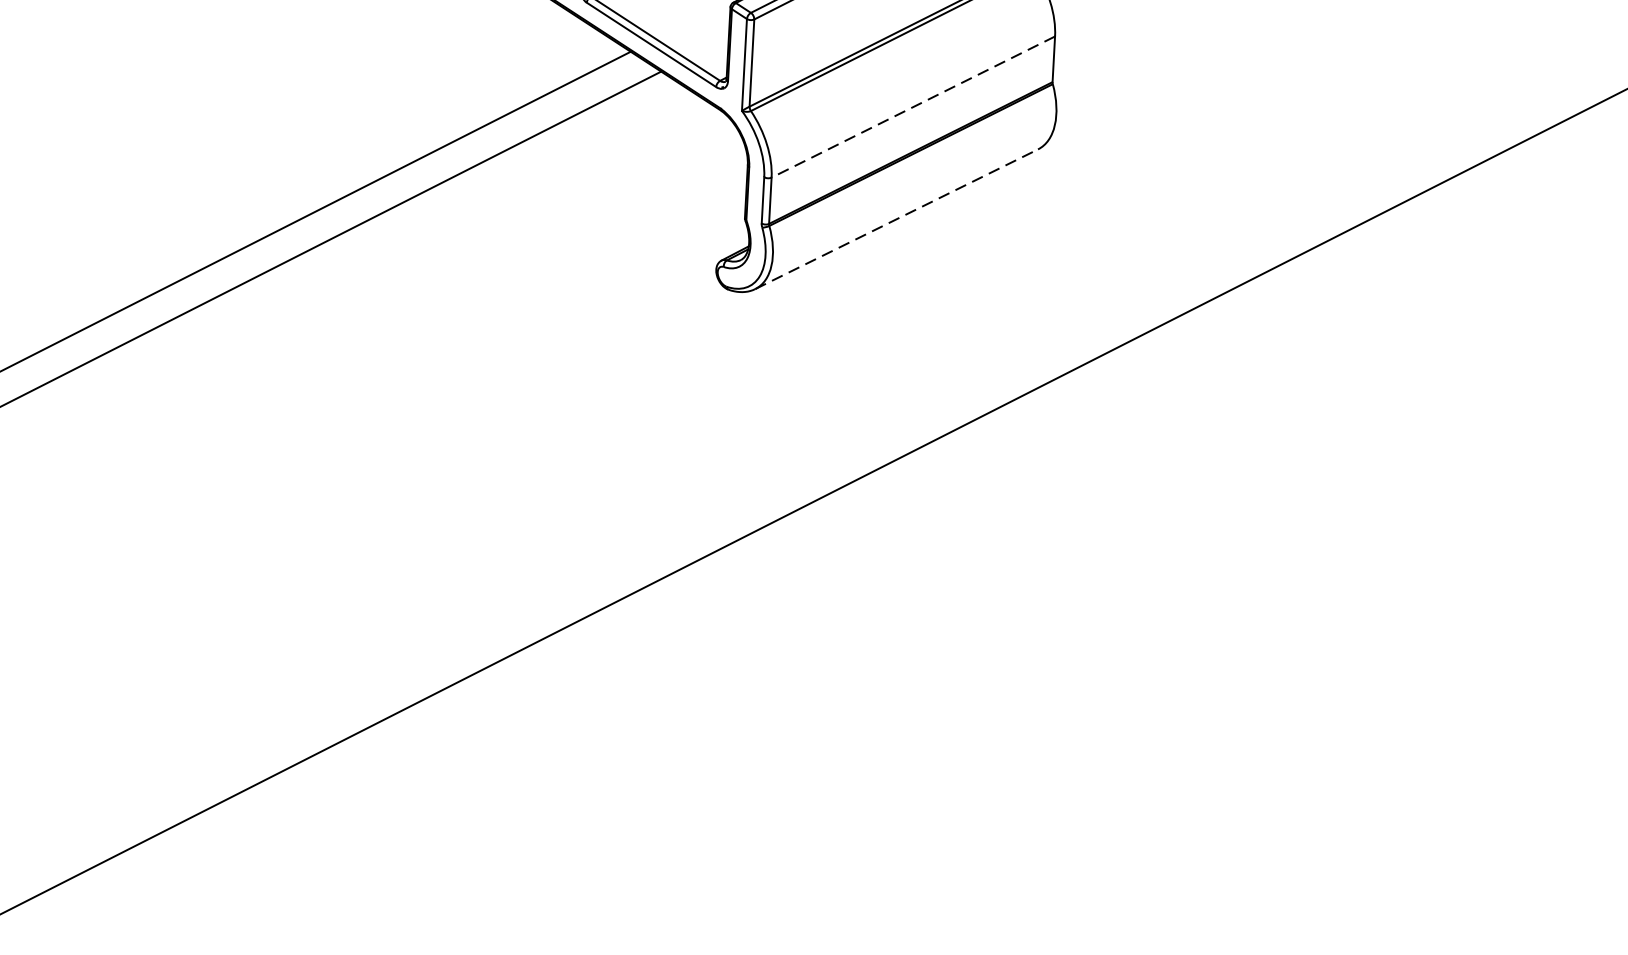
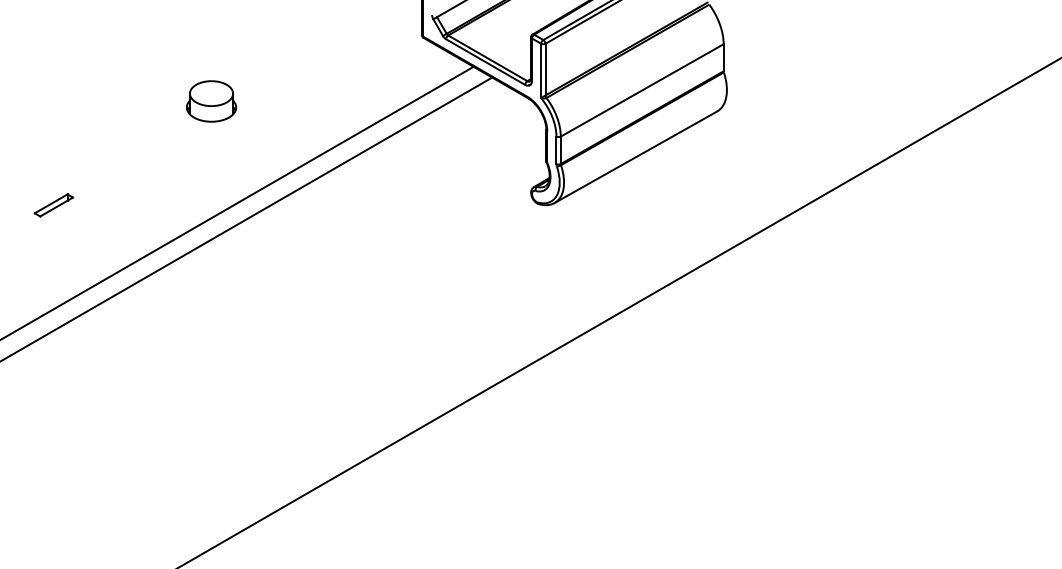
part: (184, 86) -> (211, 101), added
line: (913, 107) -> (642, 90), dashed -> solid
line: (897, 218) -> (636, 156), dashed -> solid

